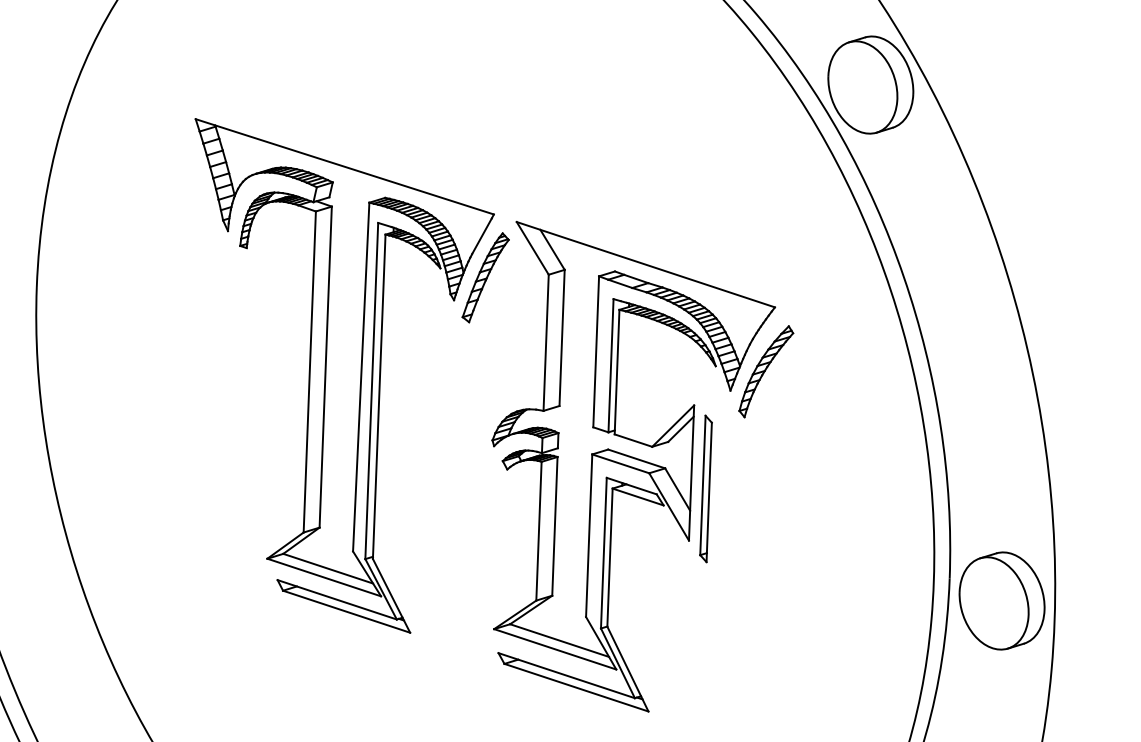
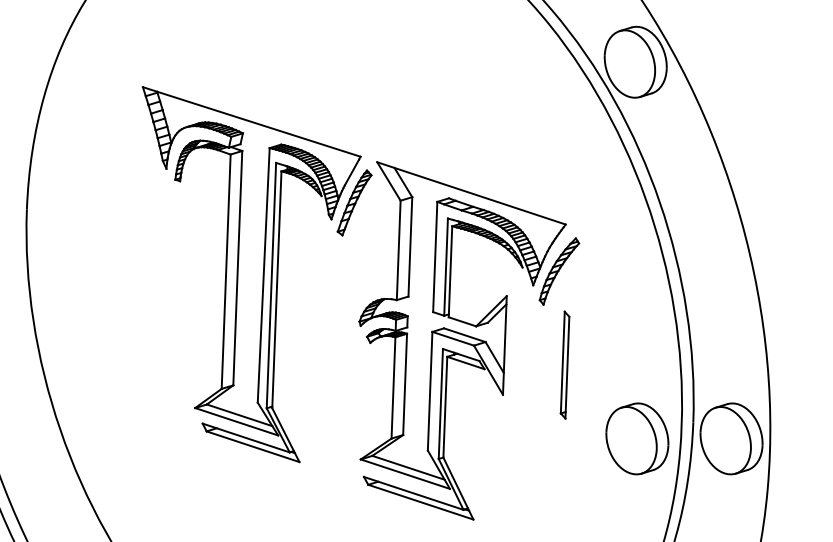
part: (705, 488) -> (564, 364), moved
part: (872, 600) -> (636, 438), added

